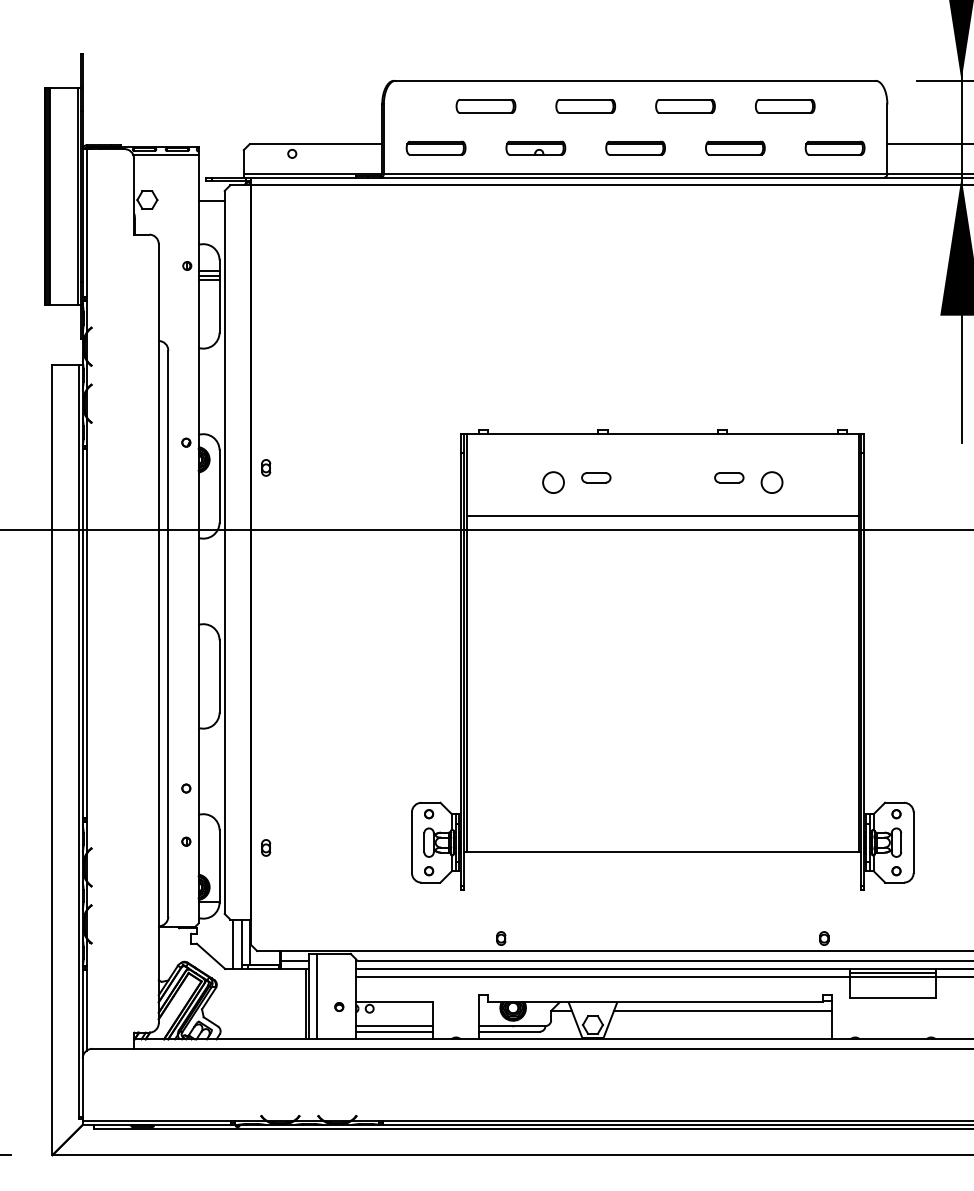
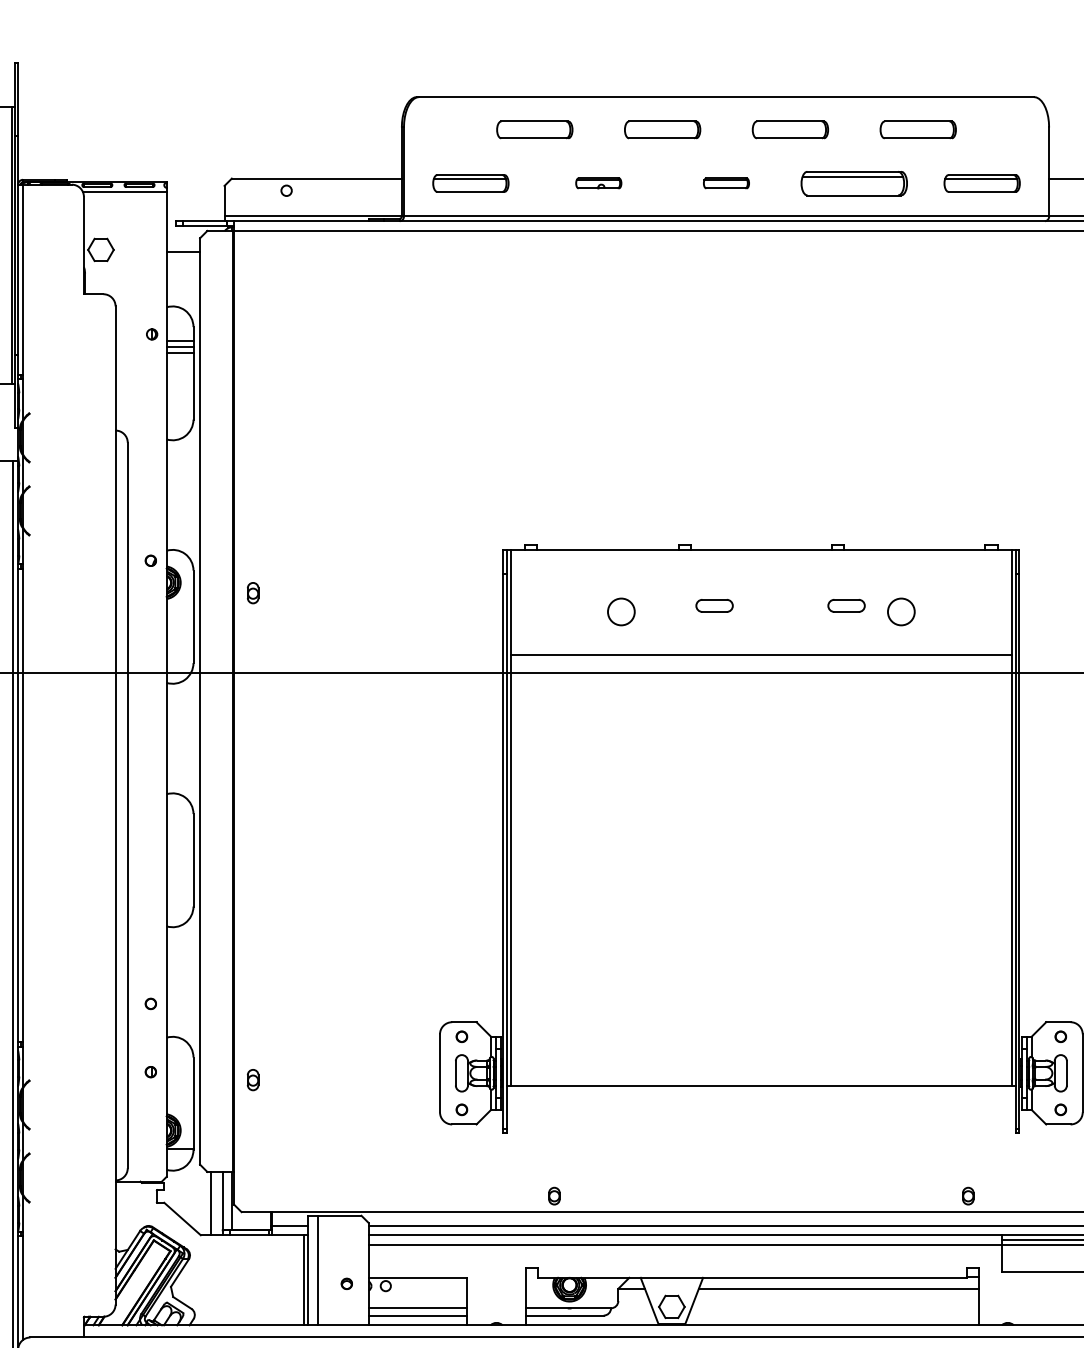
part: (535, 147) -> (598, 182), size x0.6
part: (635, 147) -> (726, 182), size x0.6
part: (735, 147) -> (854, 182), size x1.4
part: (596, 477) -> (714, 605), moved

